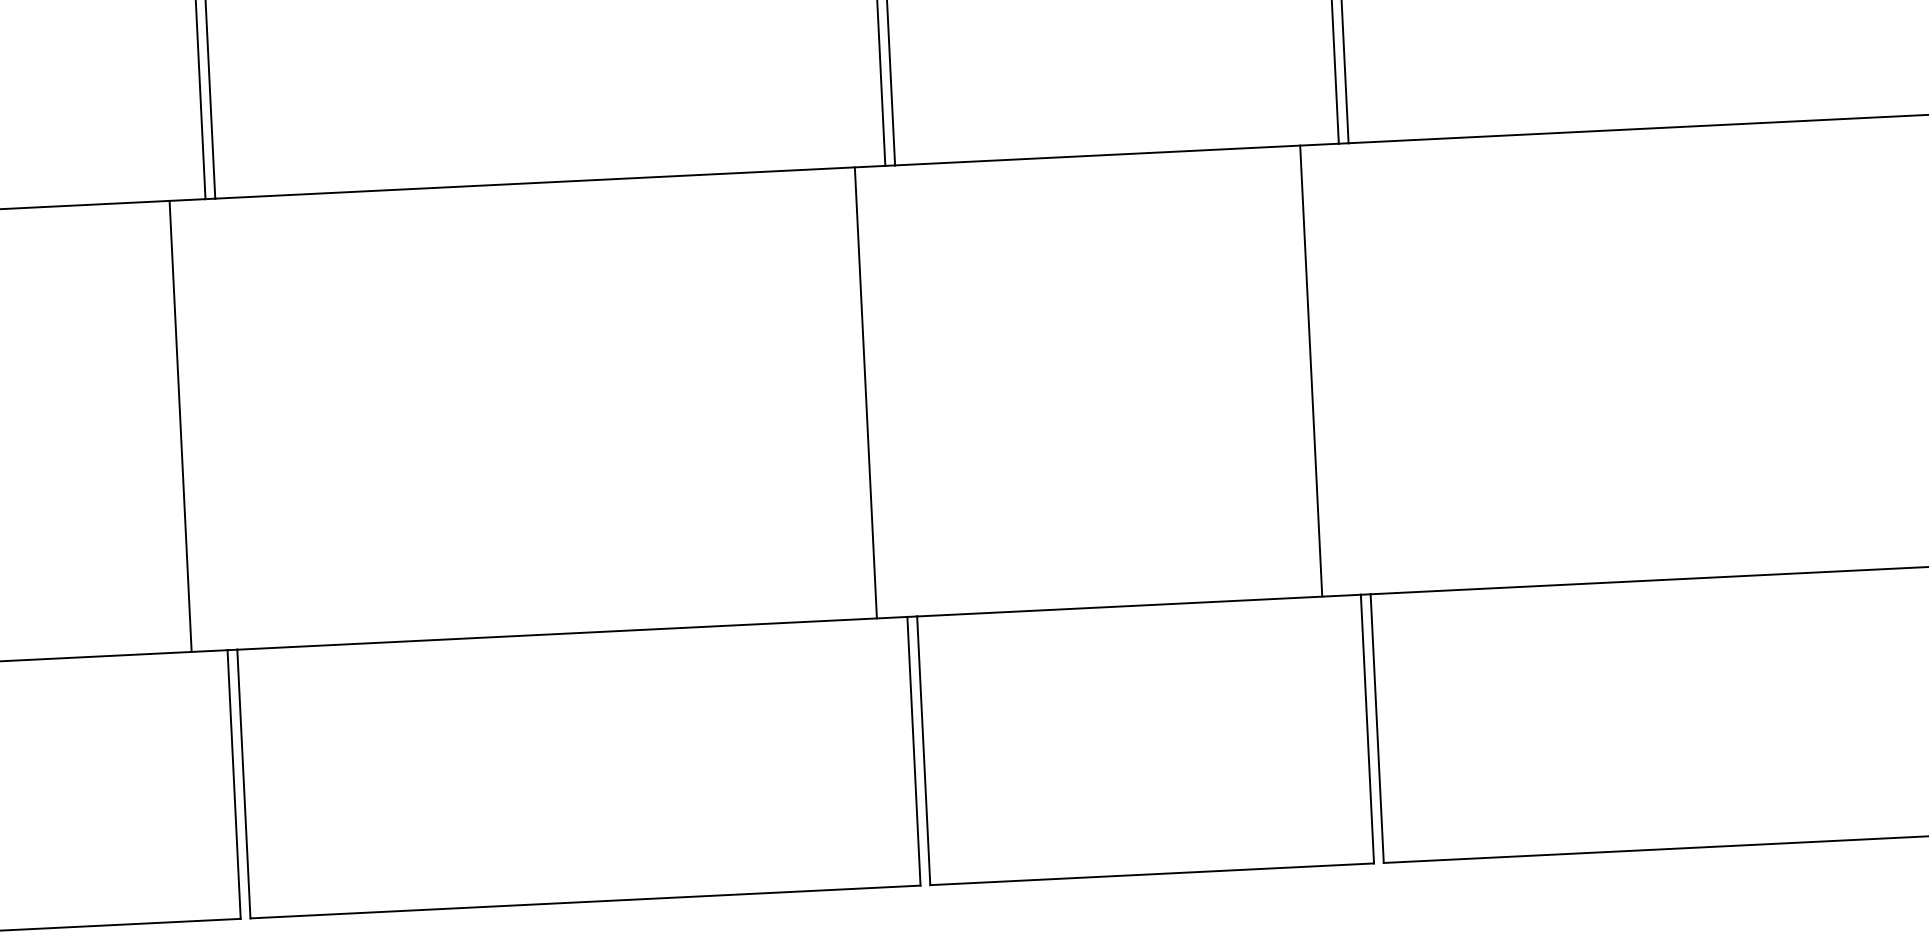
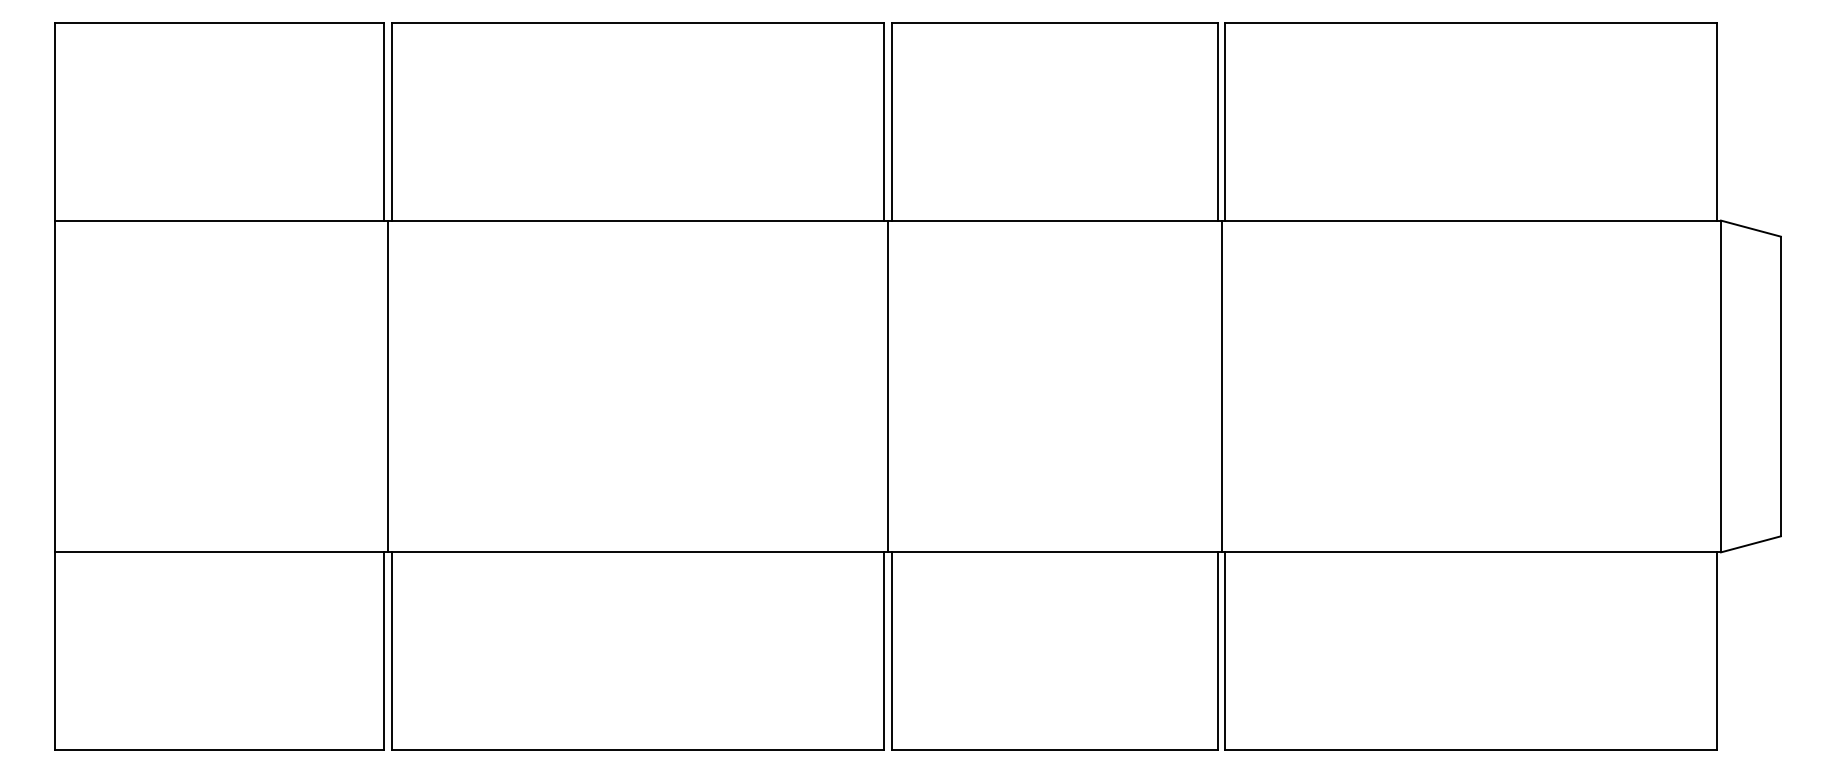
line: (1311, 371) -> (1221, 386), moved
line: (866, 392) -> (888, 386), moved
line: (181, 426) -> (388, 386), moved

